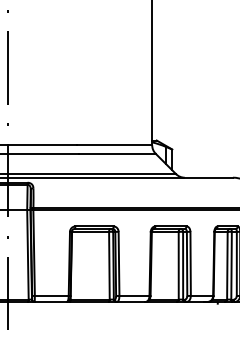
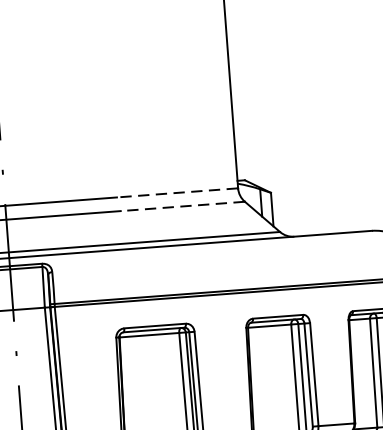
line: (114, 145) -> (177, 193), solid -> dashed
line: (117, 153) -> (183, 205), solid -> dashed

